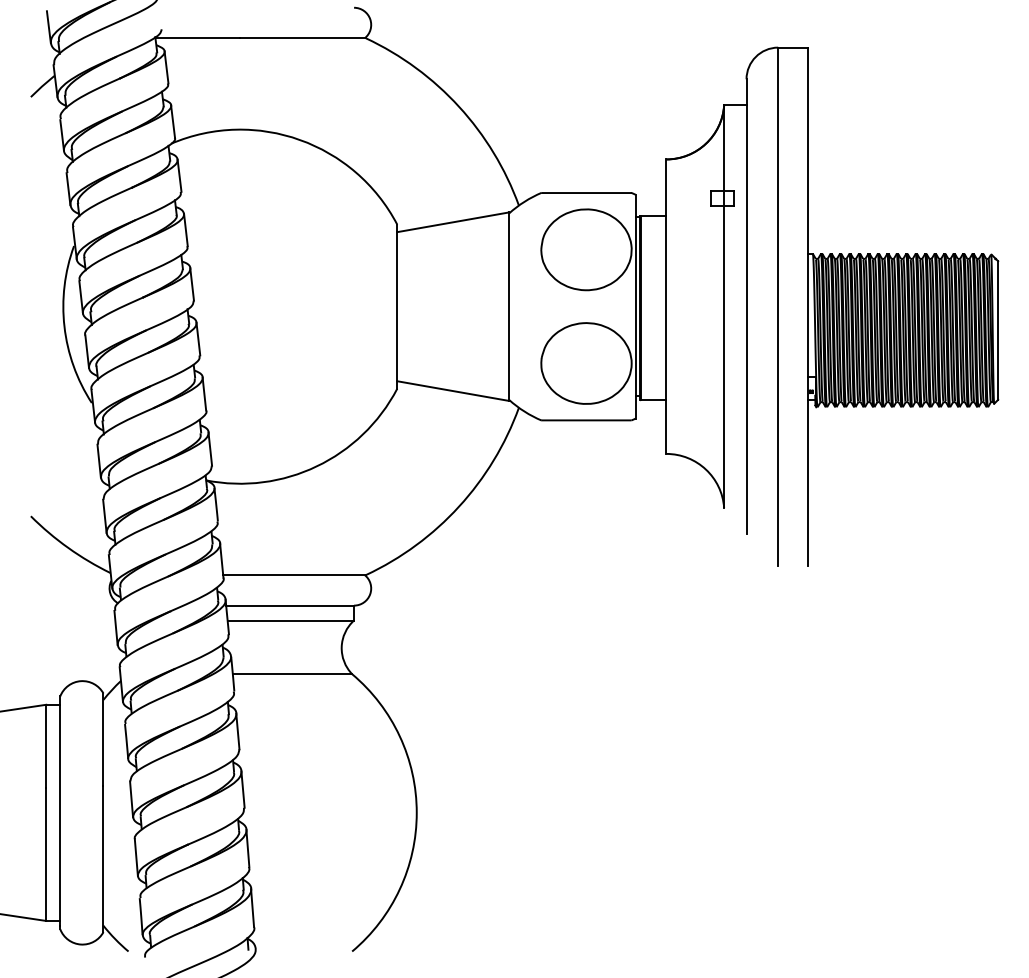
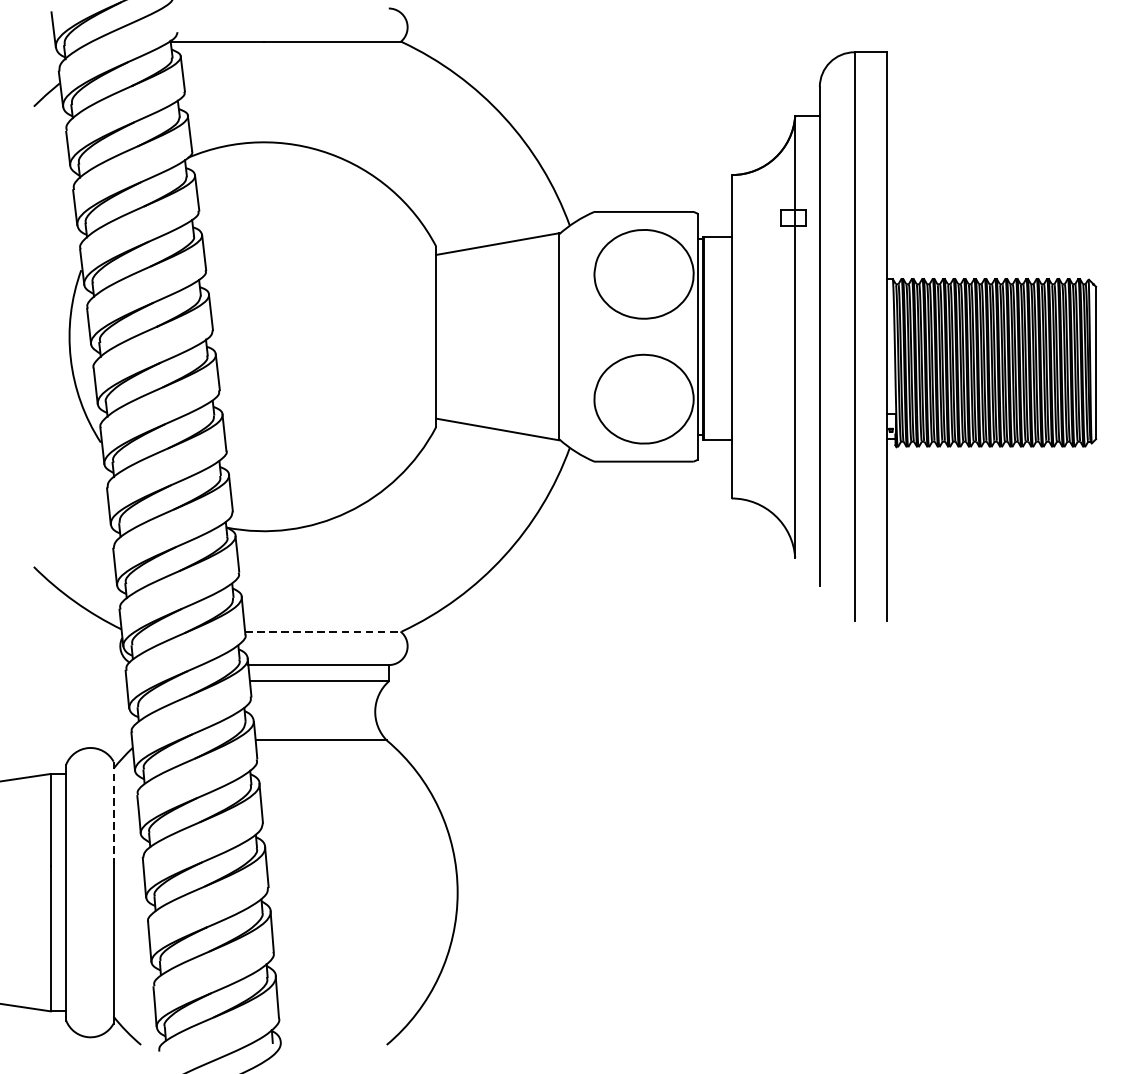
line: (295, 575) -> (324, 631), solid -> dashed
line: (103, 740) -> (113, 813), solid -> dashed

